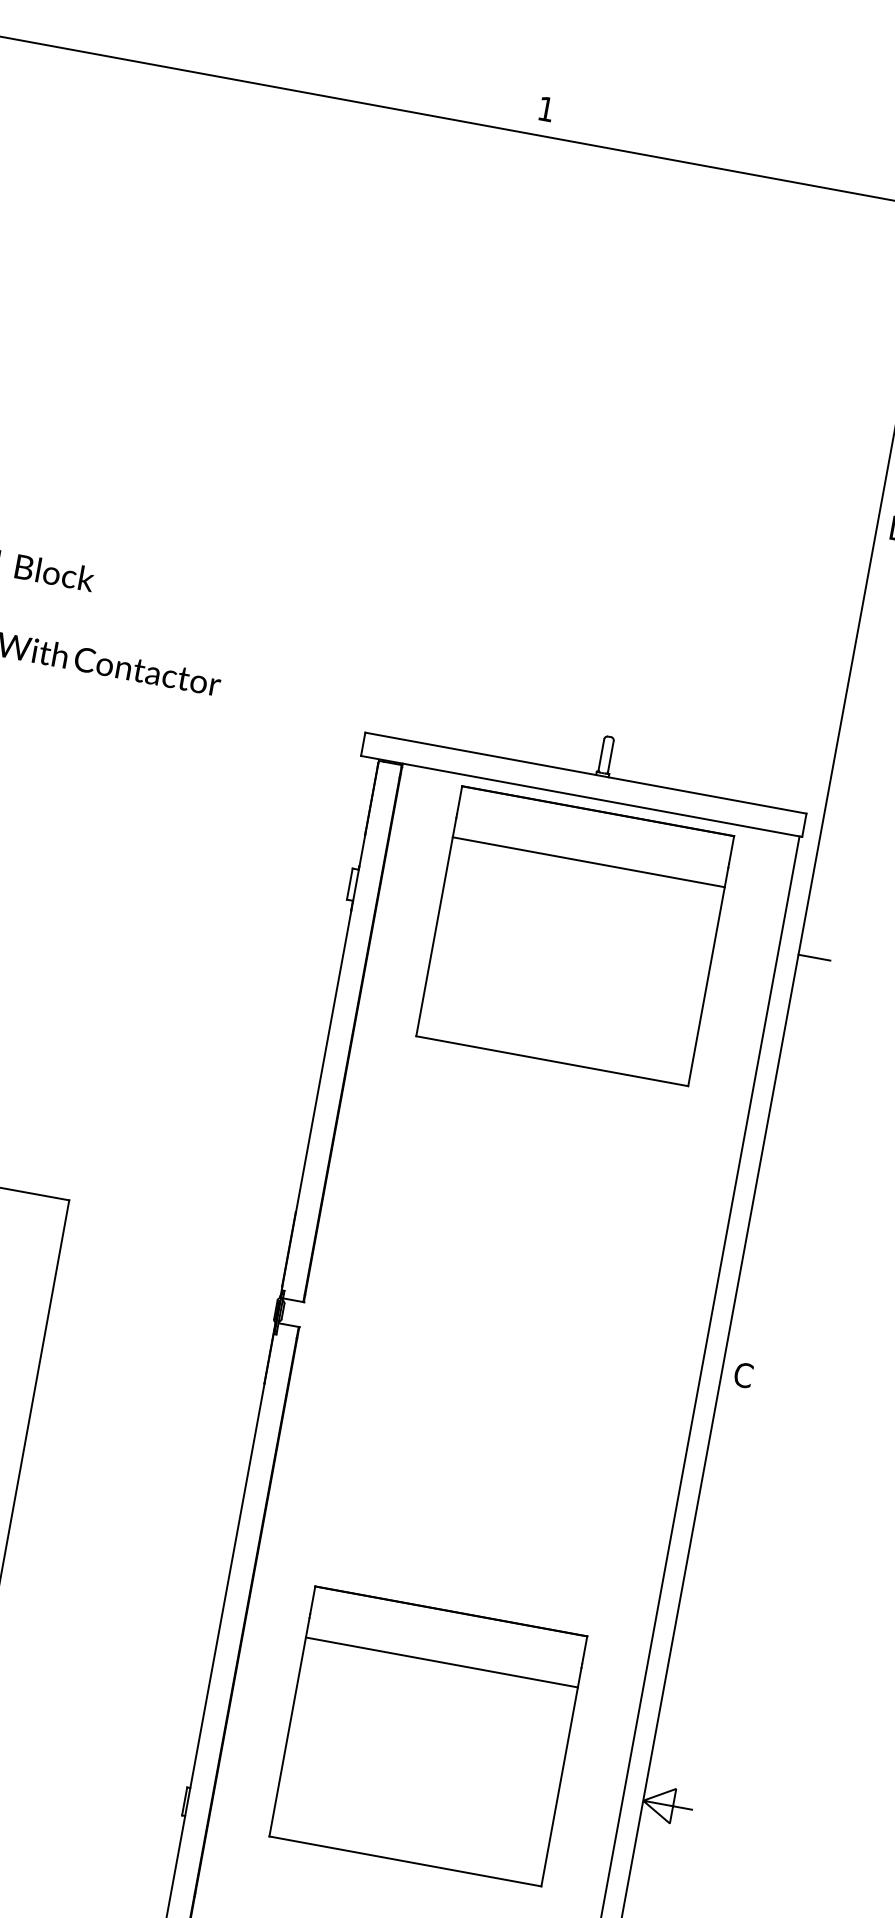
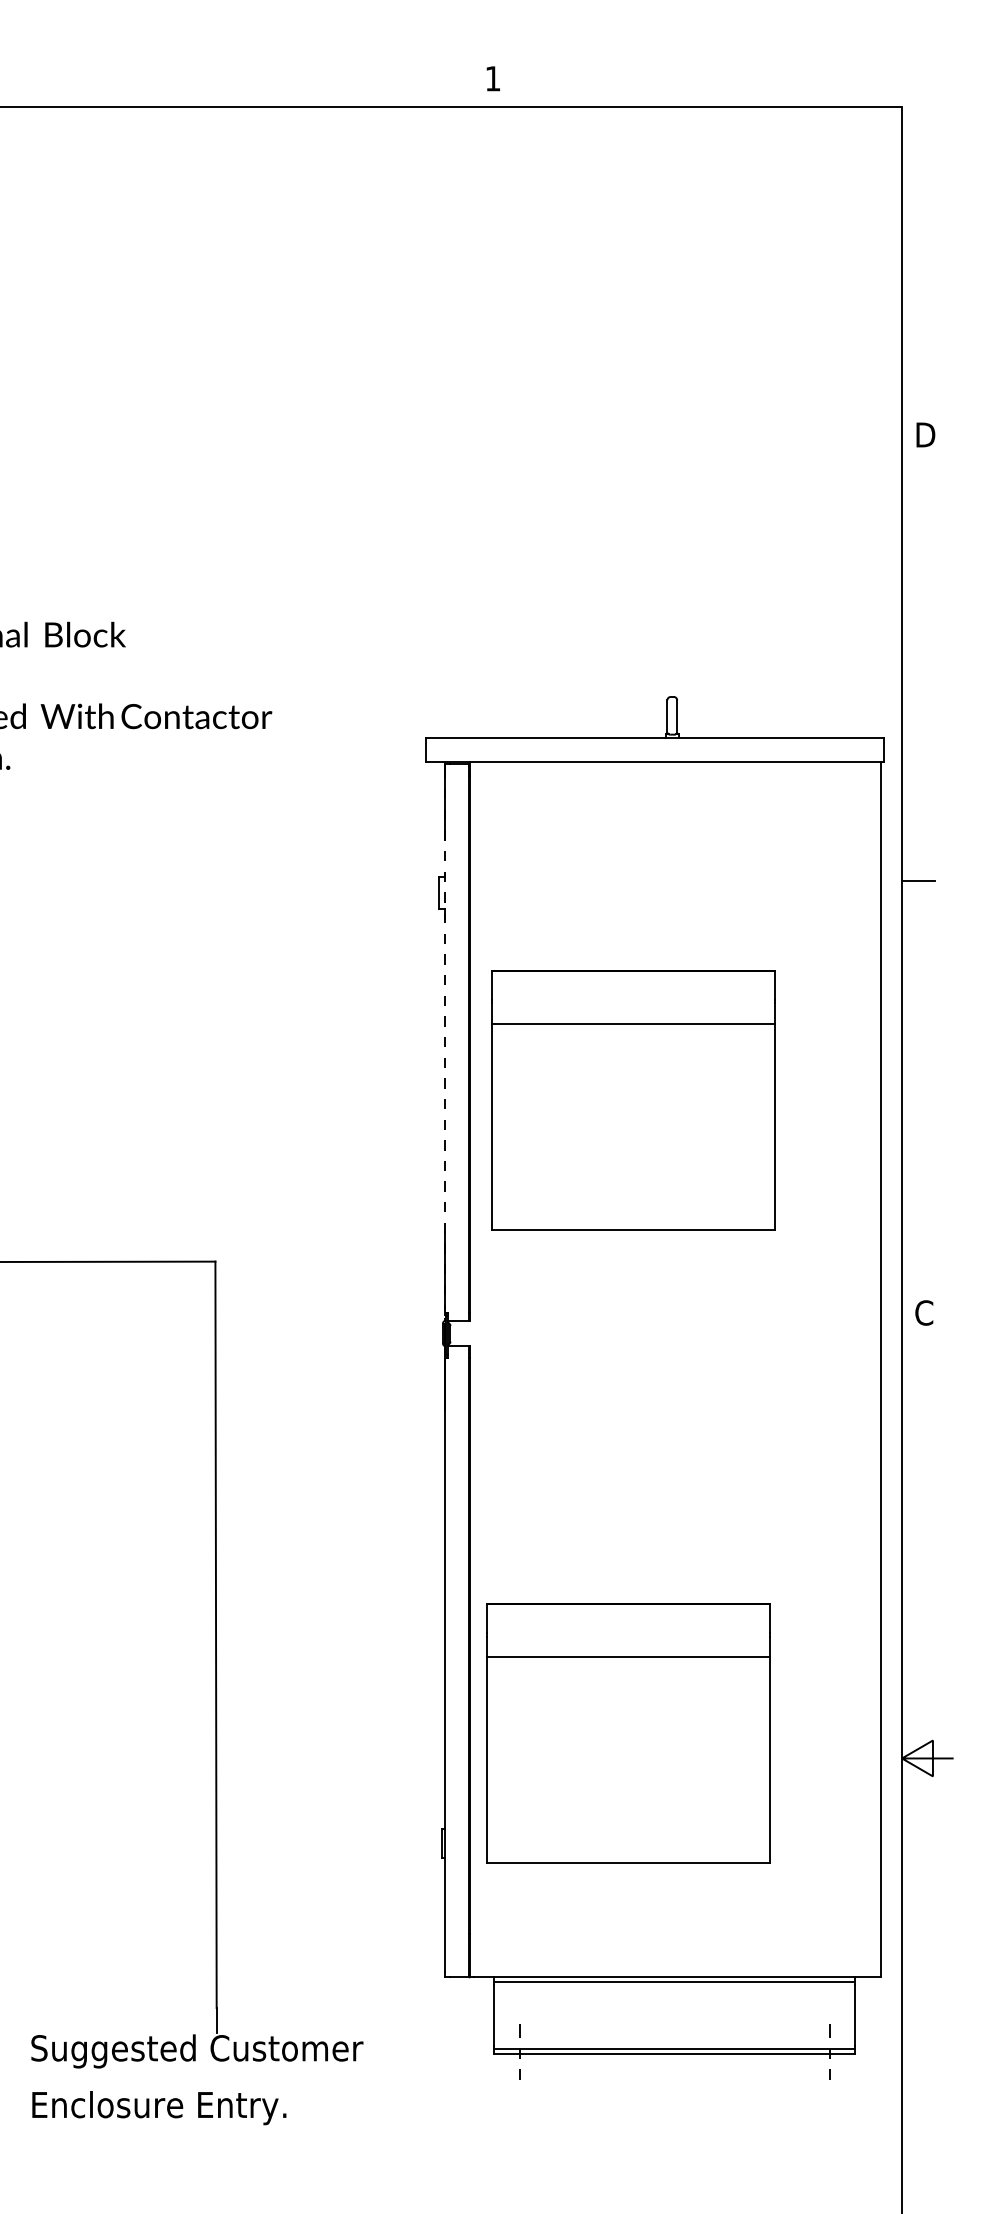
part: (575, 936) -> (633, 1100), moved
line: (329, 1032) -> (445, 1045), solid -> dashed
part: (428, 1736) -> (628, 1733), moved

